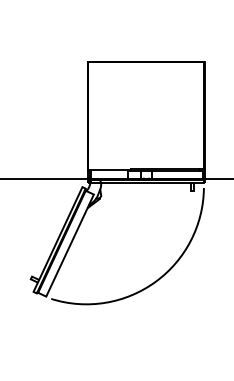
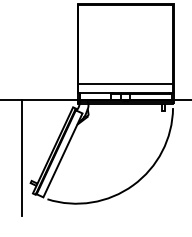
line: (146, 159) -> (125, 84), added
line: (19, 248) -> (21, 157), added

